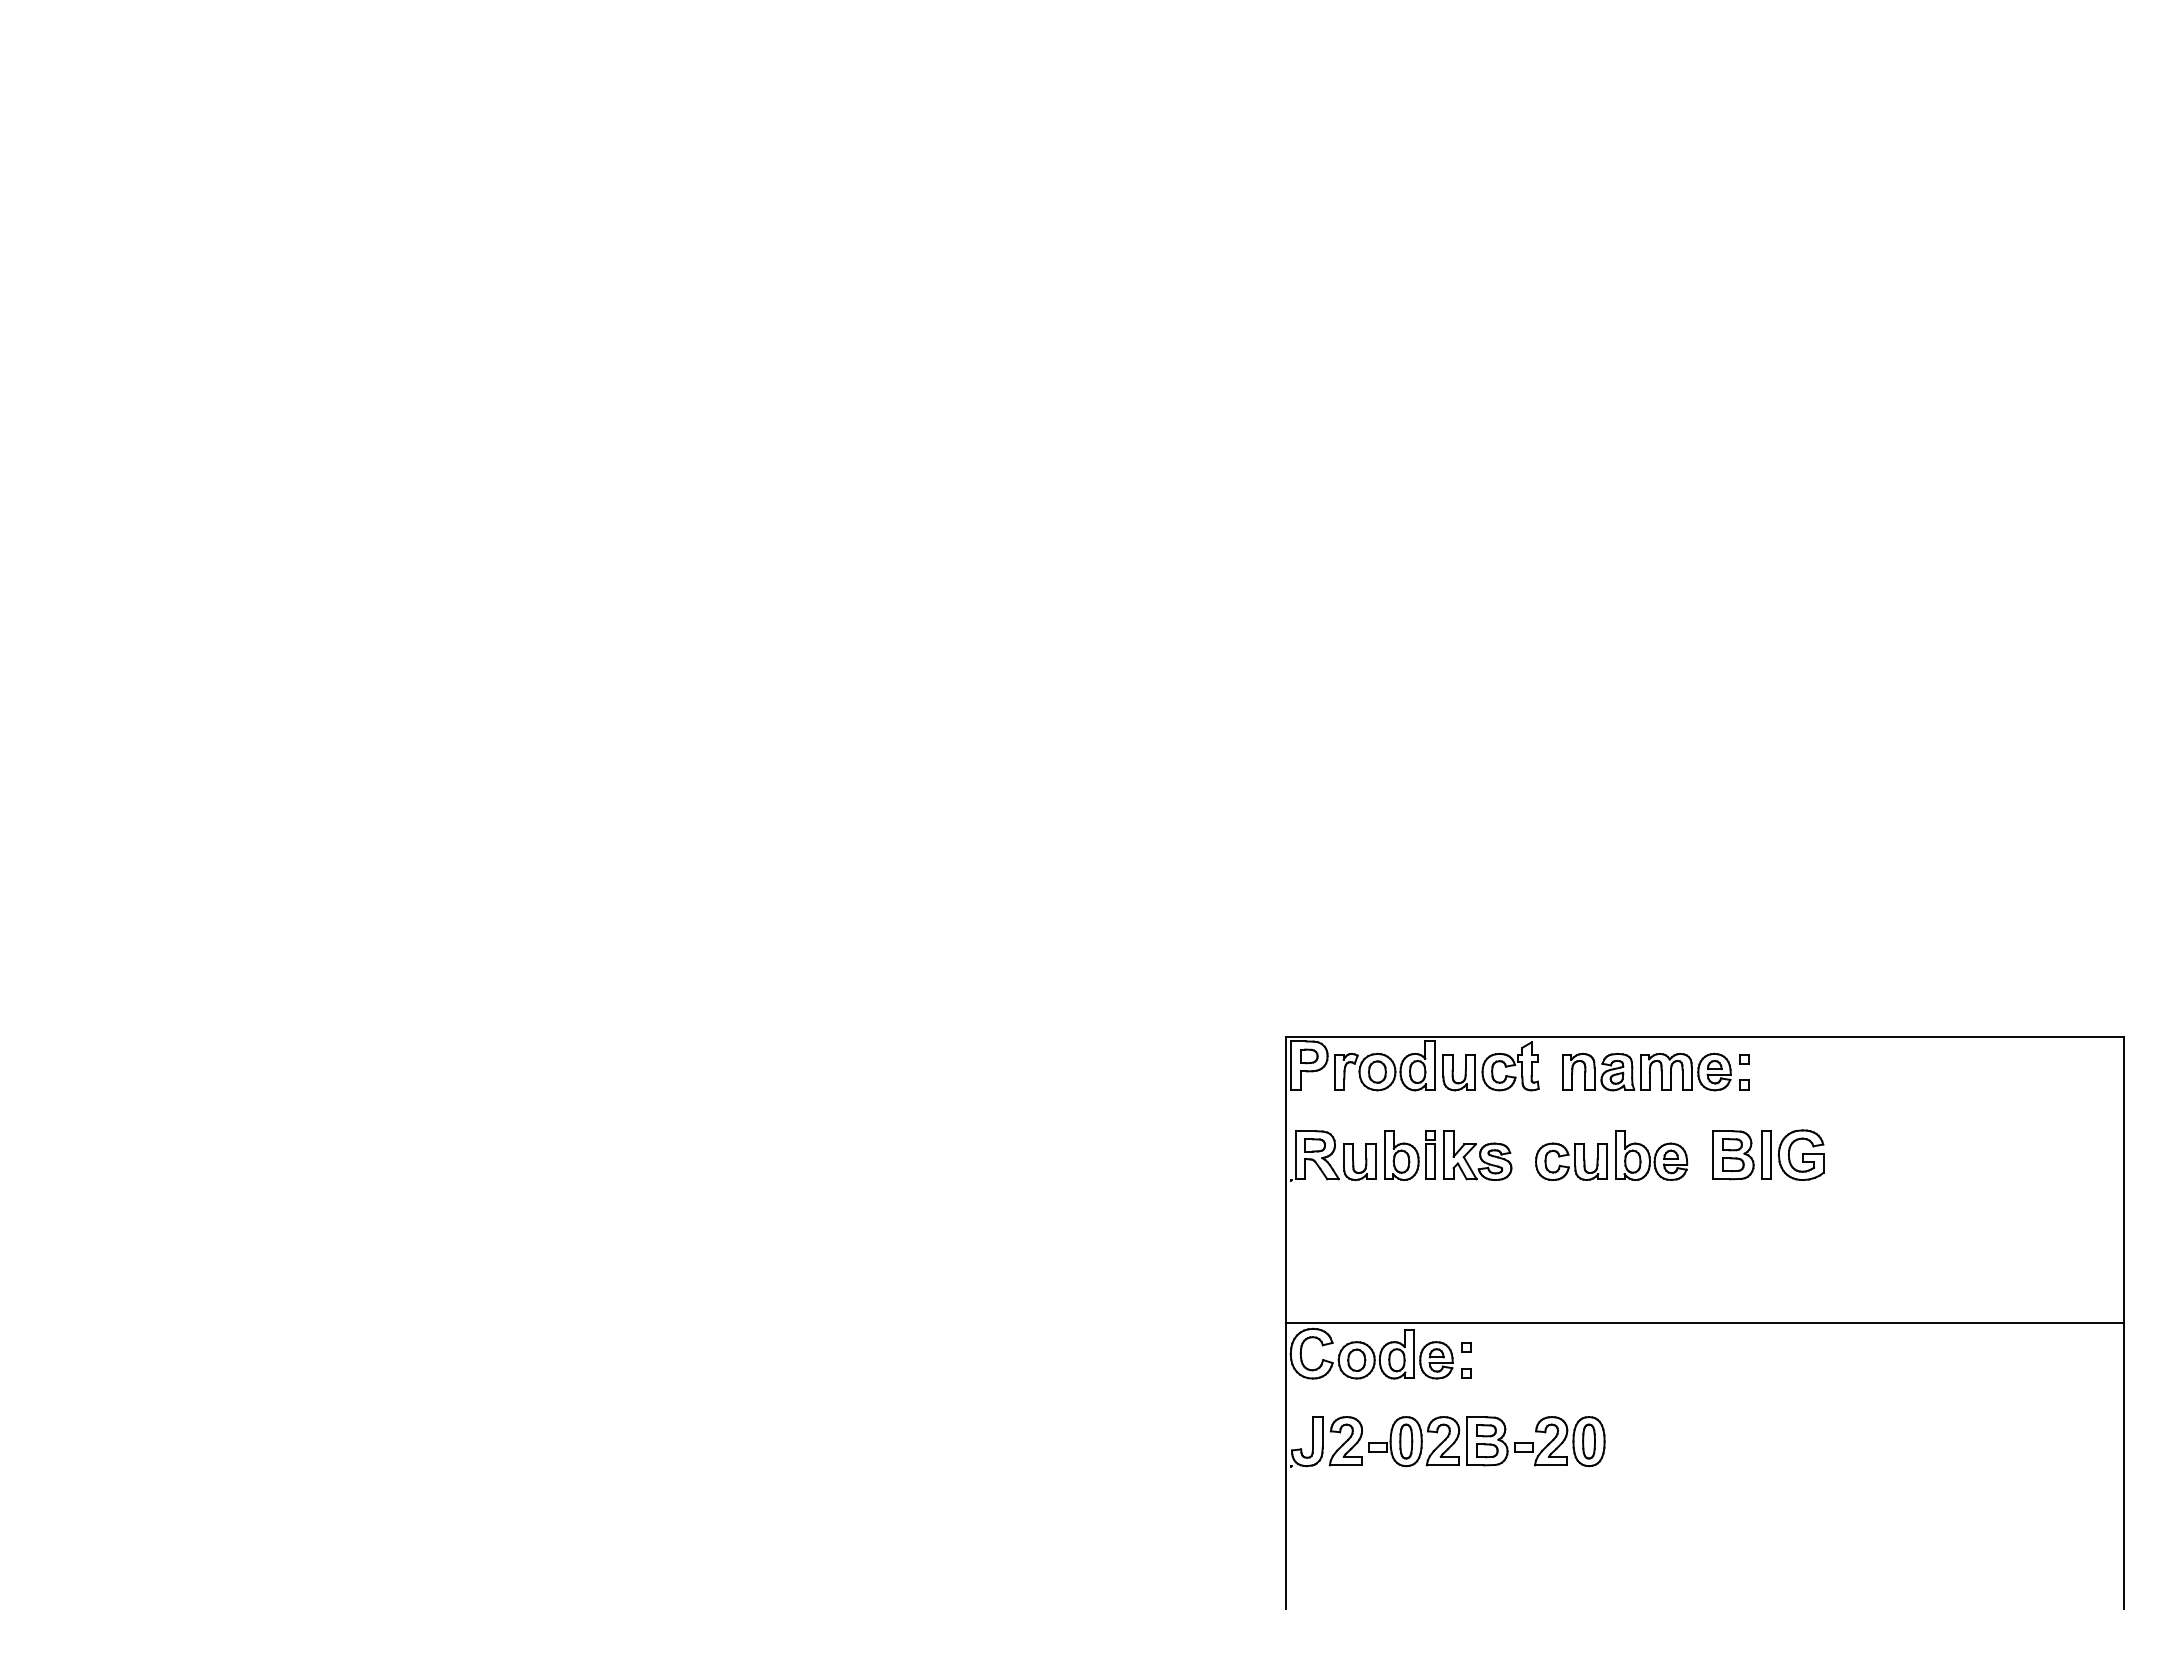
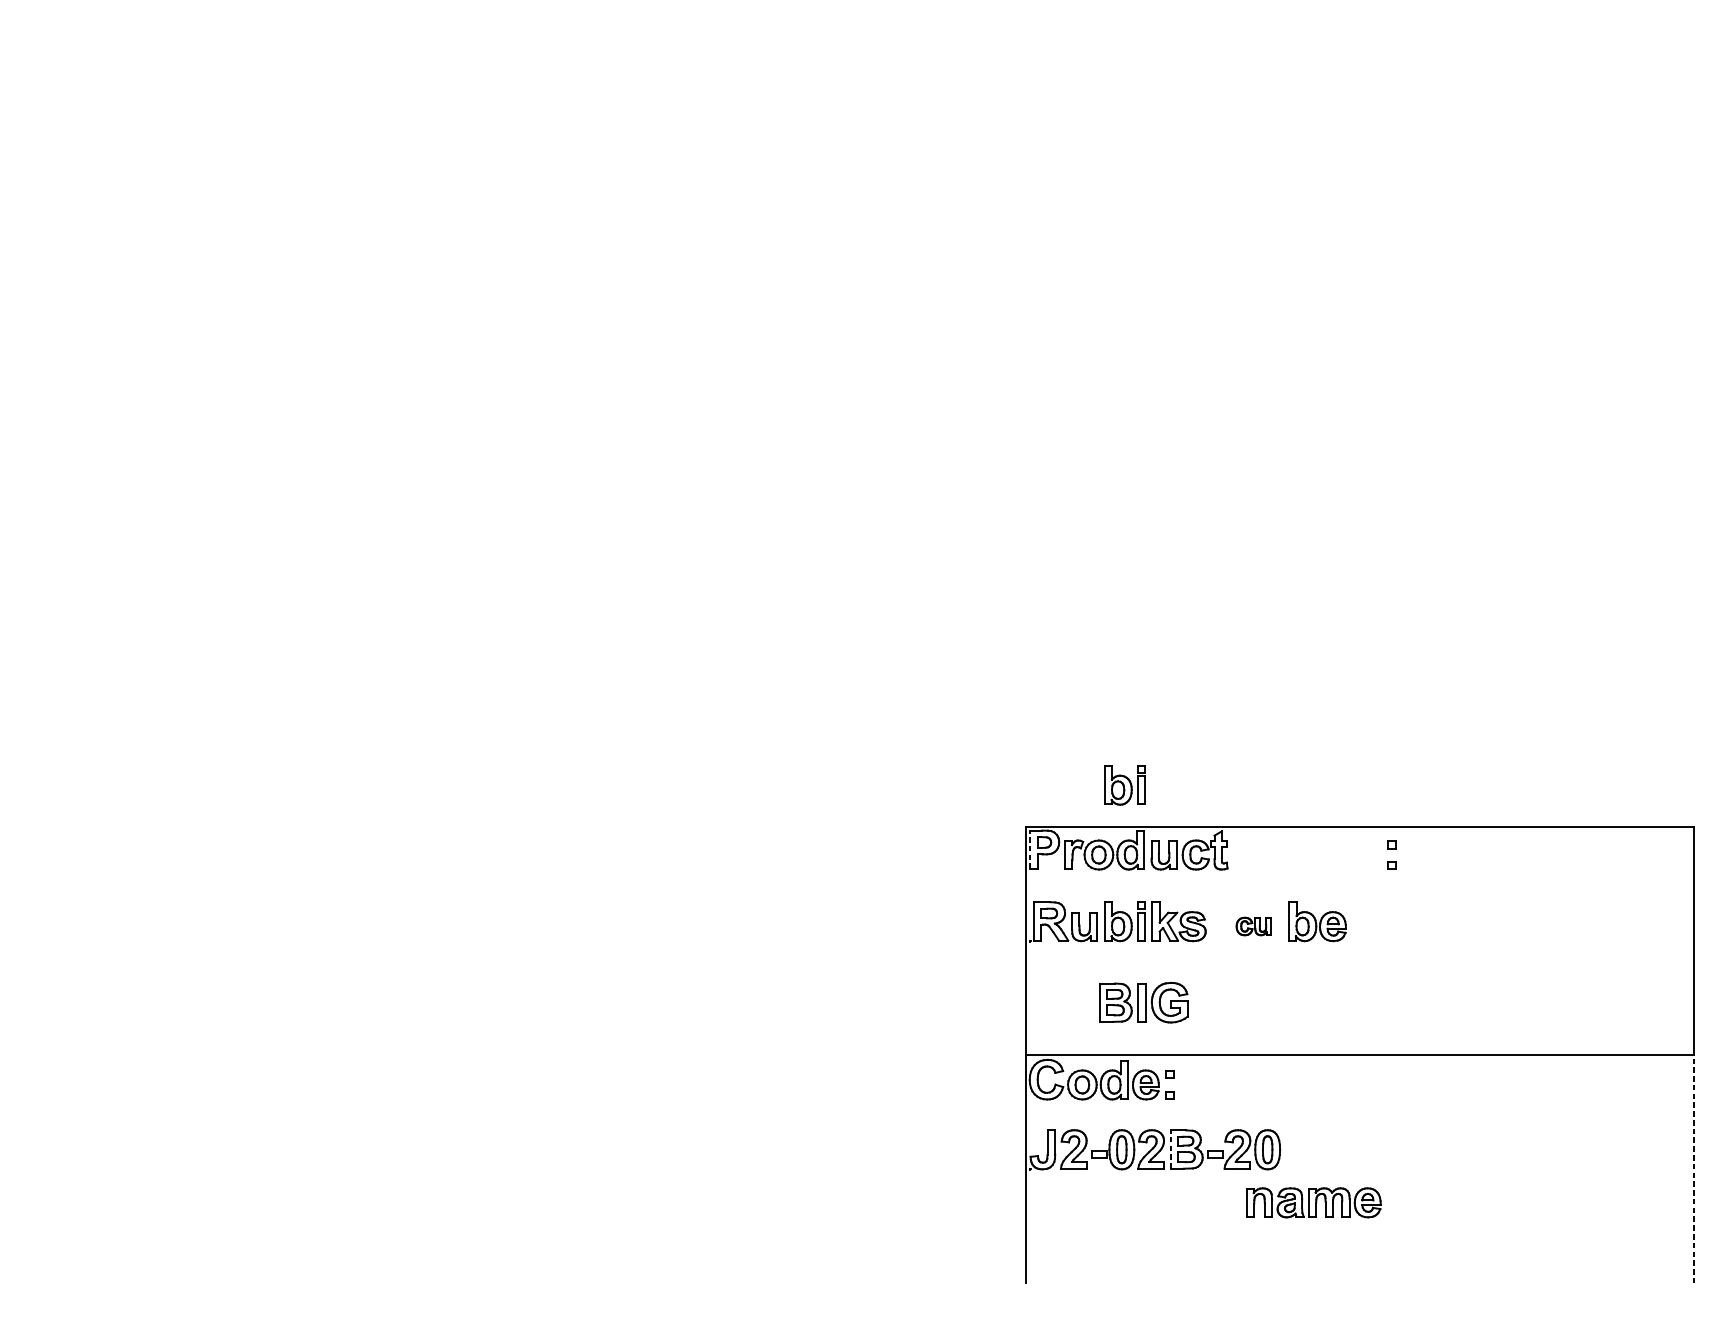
part: (1409, 984) -> (1124, 785), added
line: (1290, 1065) -> (1029, 849), solid -> dashed
part: (1646, 1072) -> (1313, 1203), moved
part: (1768, 1154) -> (1143, 1002), moved
part: (1571, 1161) -> (1253, 926), size x0.6
line: (1467, 1440) -> (1170, 1148), solid -> dashed
line: (2123, 1465) -> (1694, 1168), solid -> dashed

